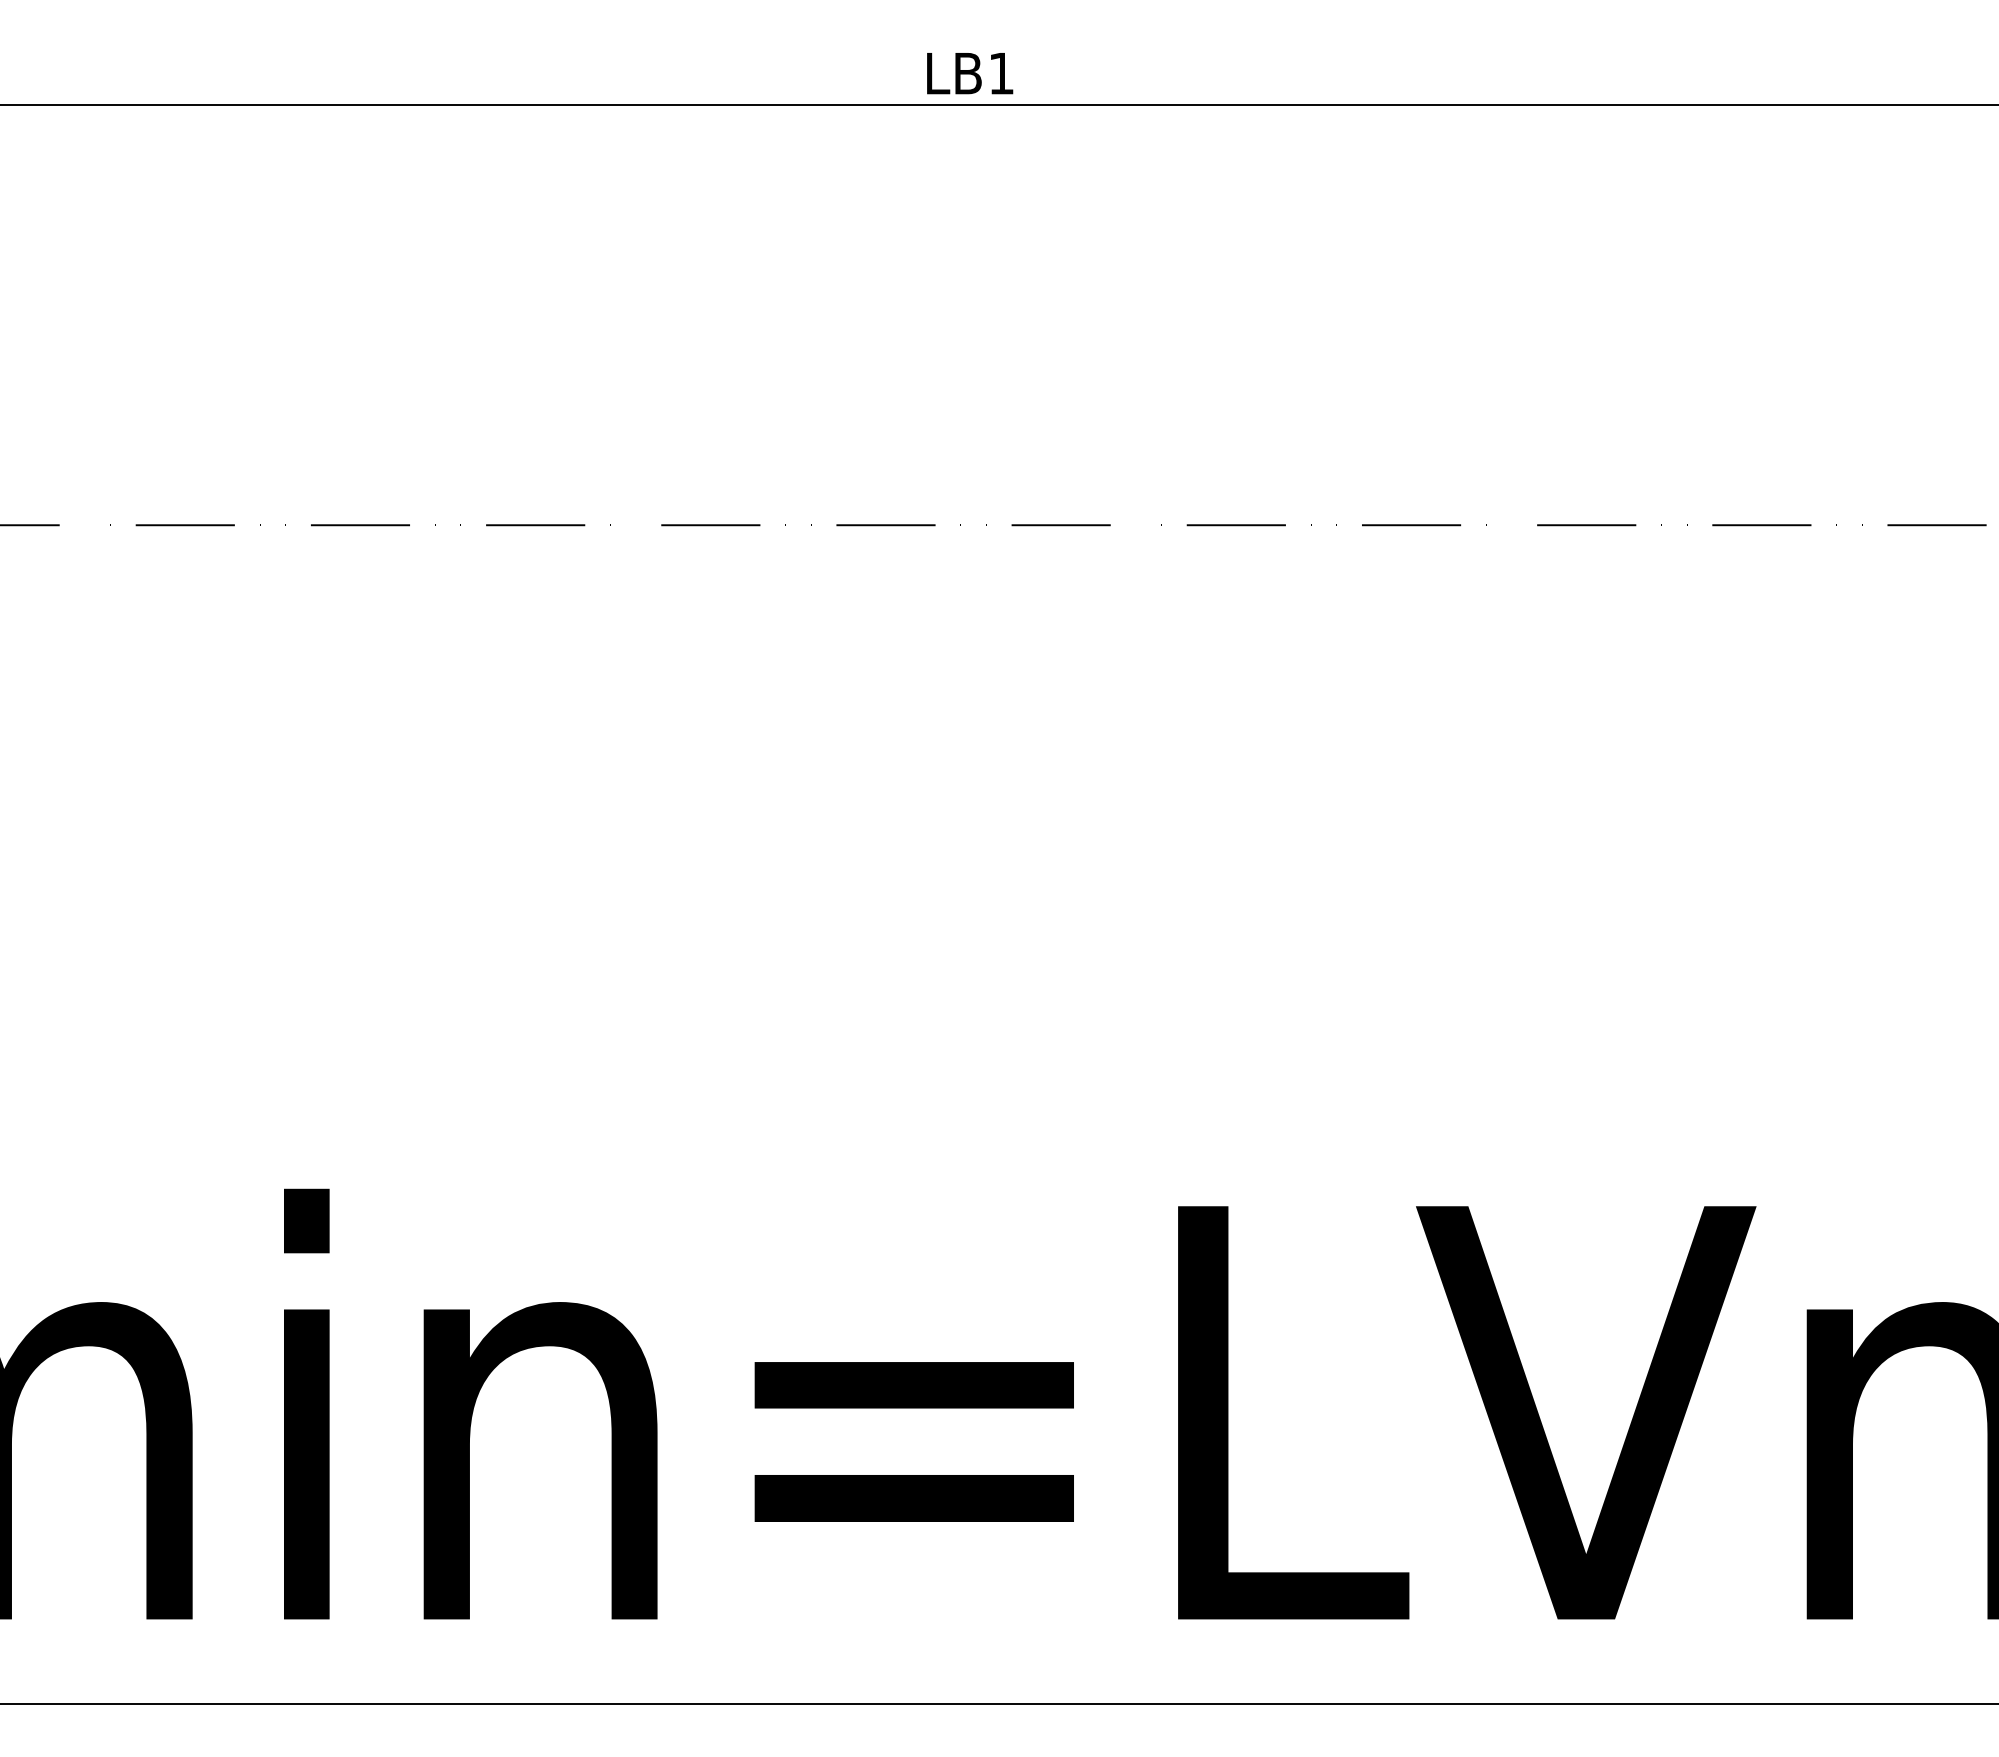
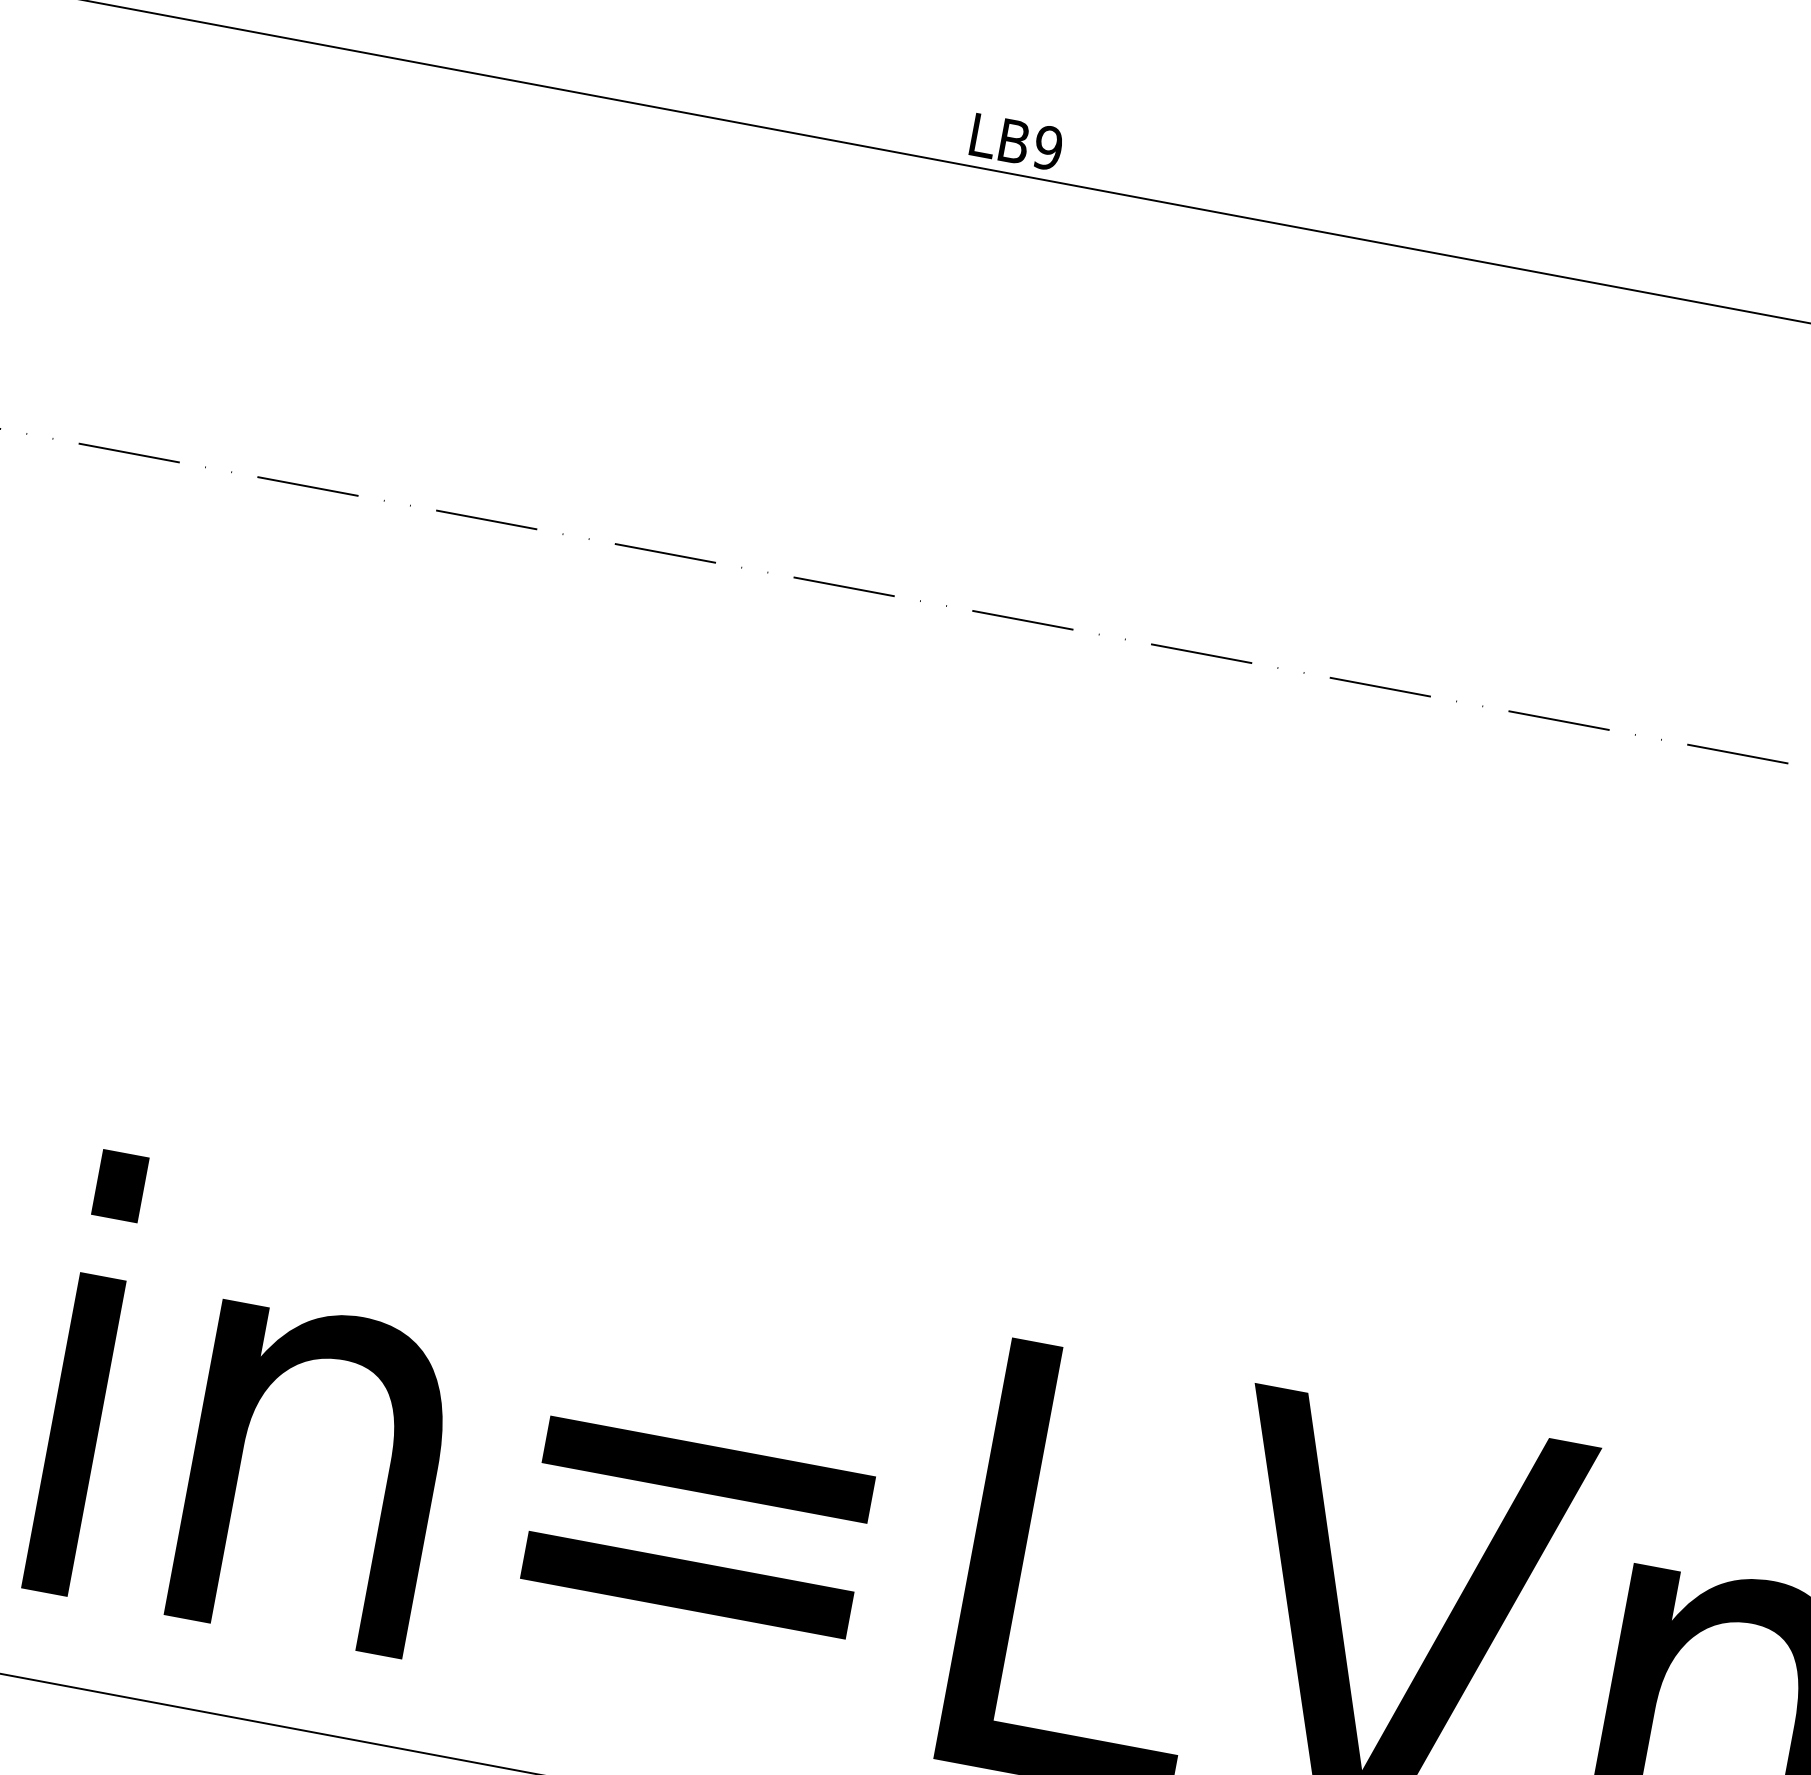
text: (1001, 73) -> (1048, 147), LB1 -> LB9

